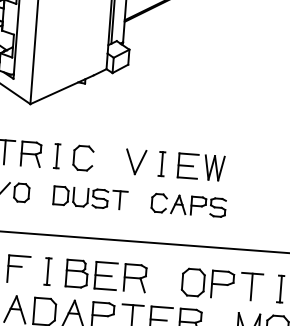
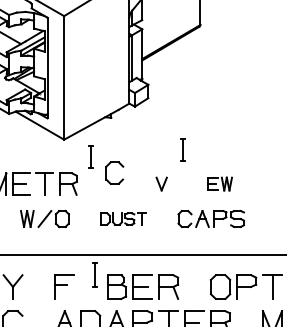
part: (56, 155) -> (90, 156), moved
part: (74, 156) -> (106, 172), moved
part: (135, 161) -> (161, 183), size x0.6
part: (161, 163) -> (182, 149), moved
part: (200, 166) -> (219, 183), size x0.6
part: (90, 197) -> (123, 218), size x0.7
part: (47, 270) -> (94, 274), moved

